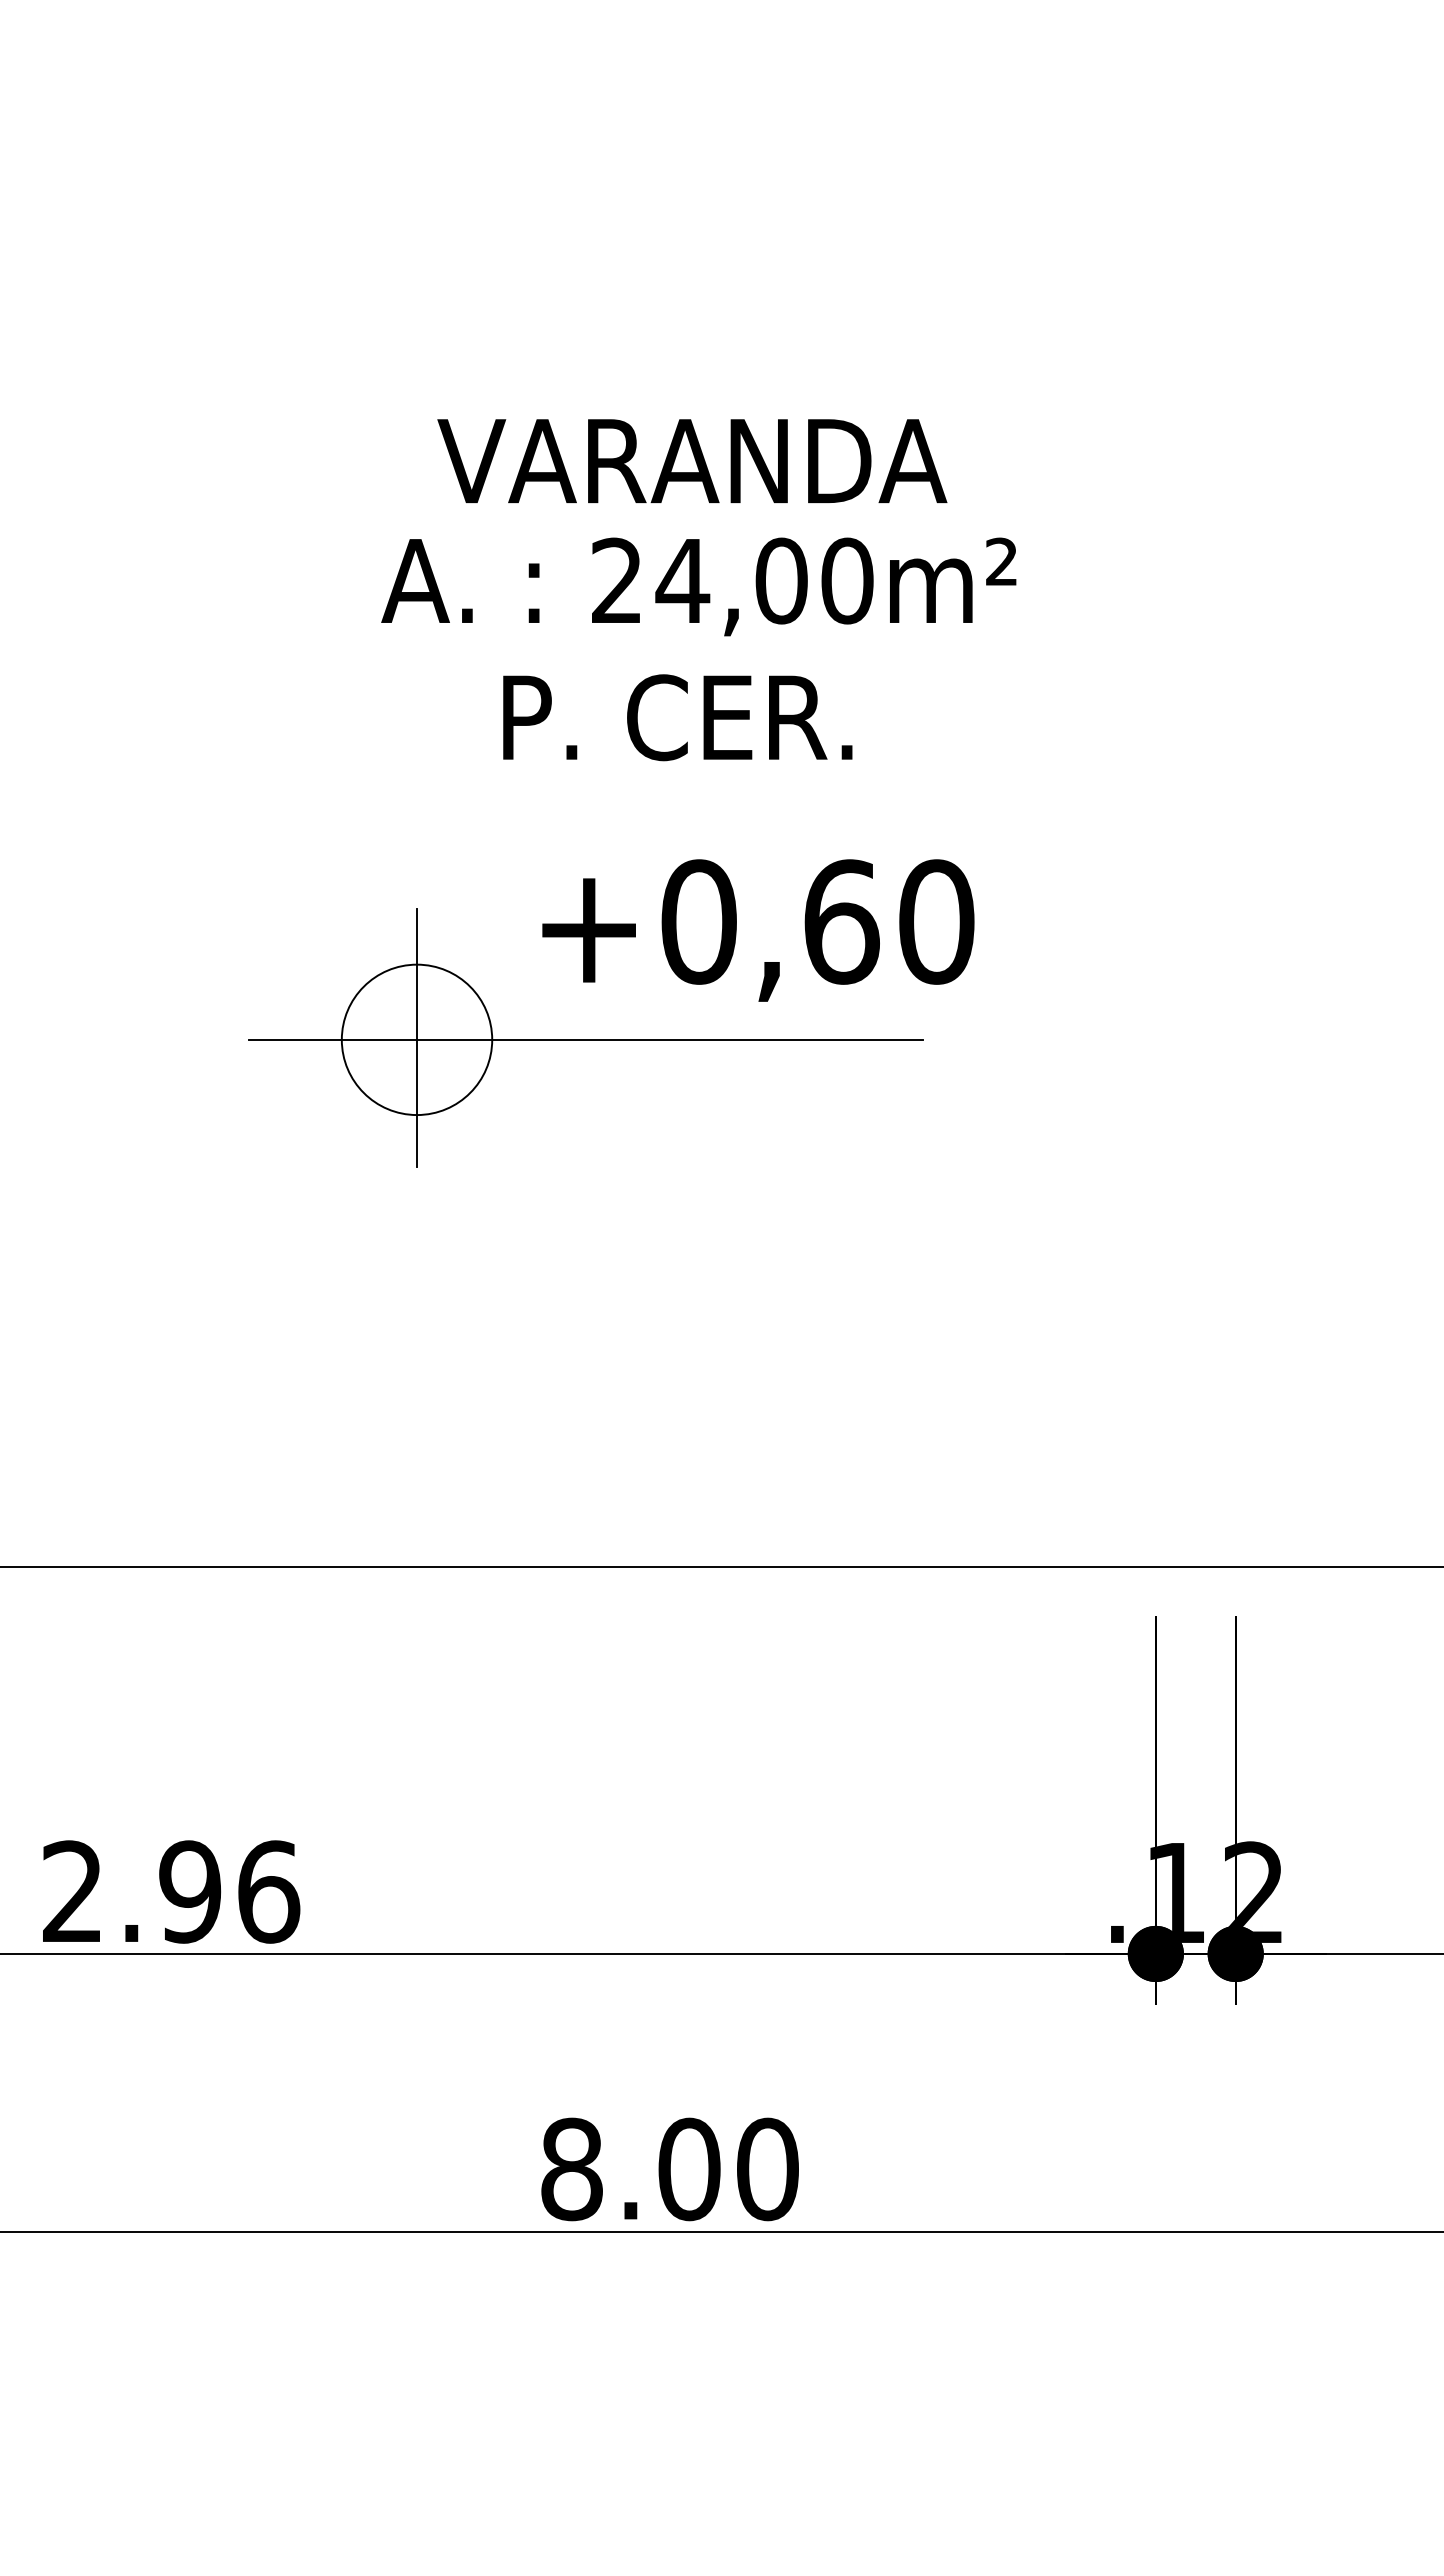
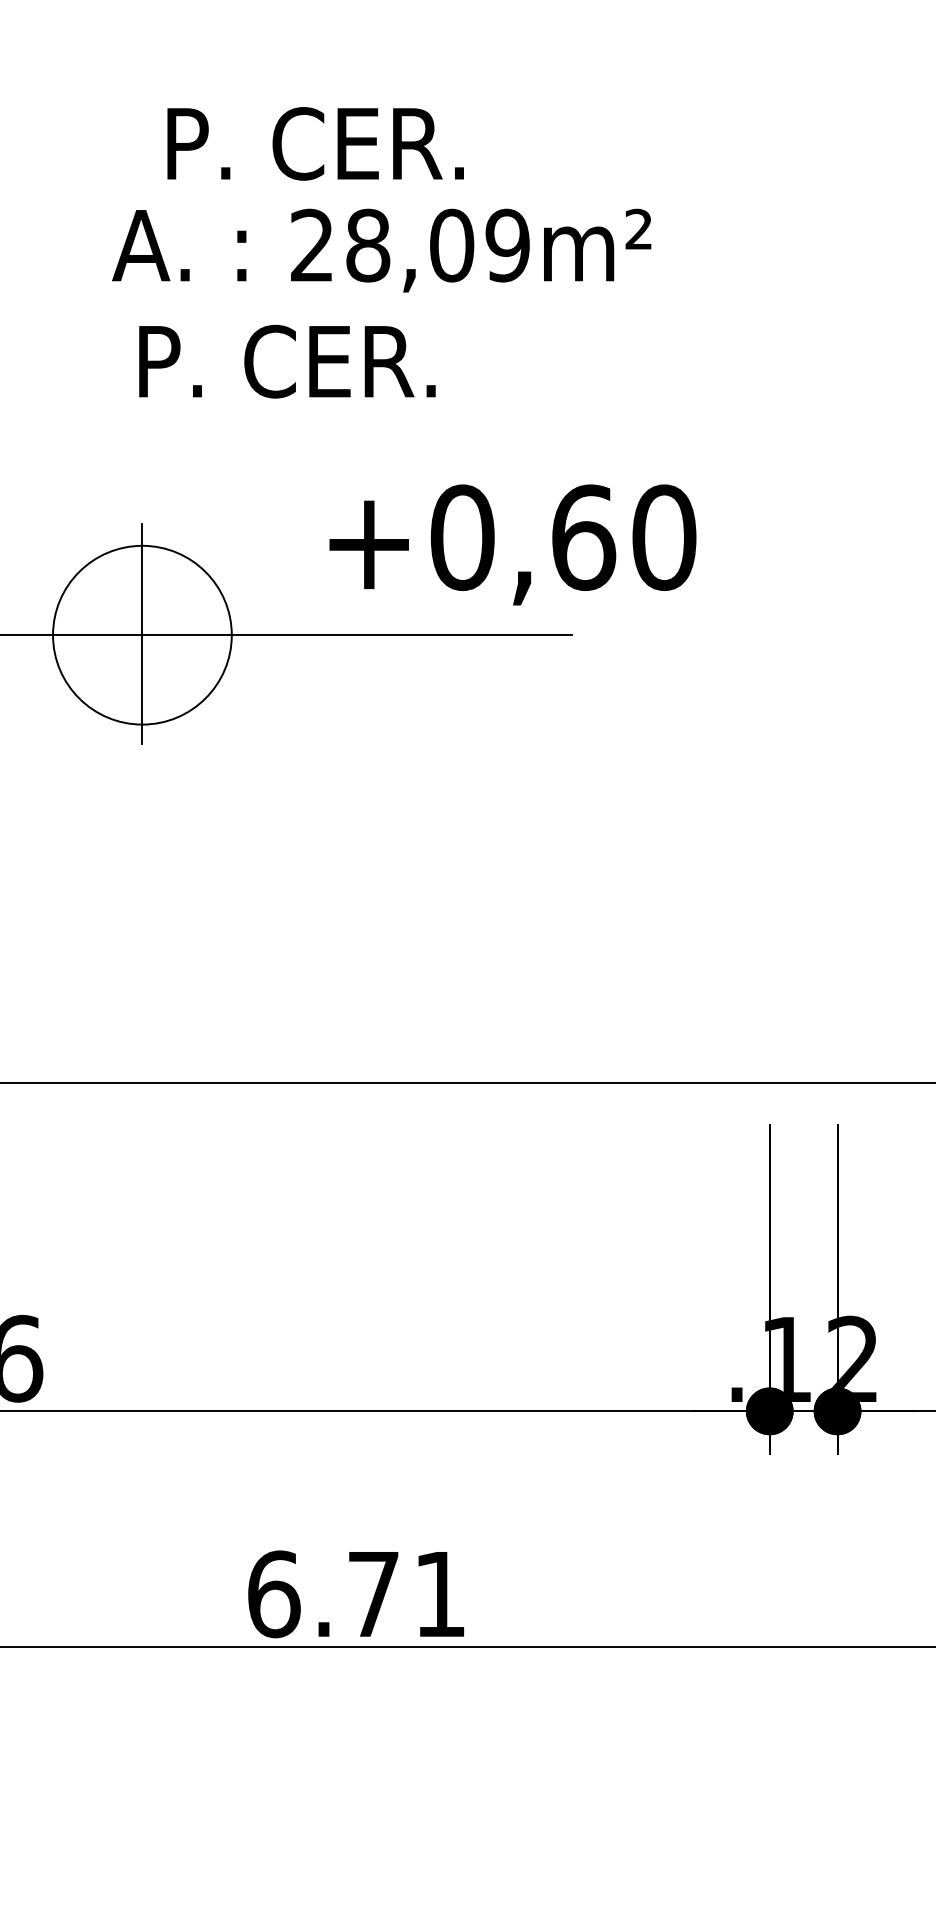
text: (692, 460) -> (376, 143), VARANDA -> P. CER.
text: (764, 580) -> (437, 245), 24,00m² -> 28,09m²
text: (677, 717) -> (287, 361), moved
text: (758, 930) -> (513, 544), moved
circle: (416, 1039) -> (141, 634), size x1.4
text: (669, 2169) -> (356, 1594), 8.00 -> 6.71

